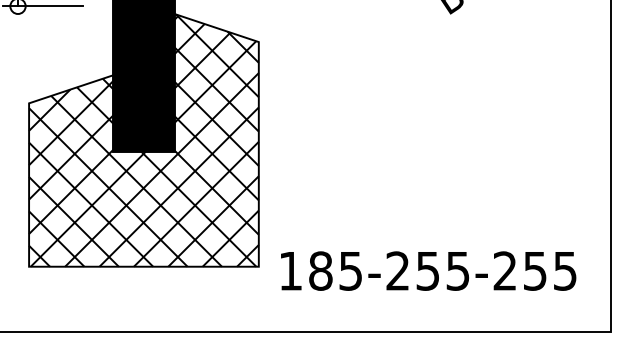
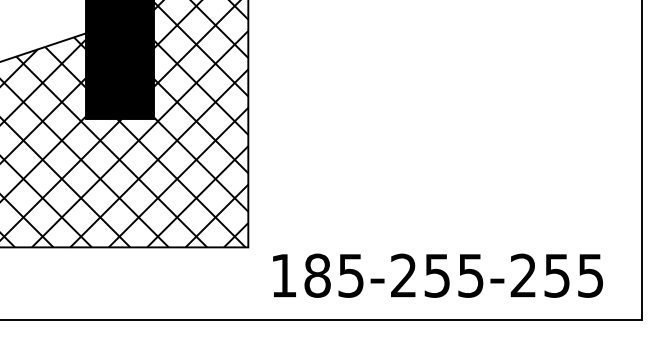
text: (428, 270) -> (437, 275), moved

